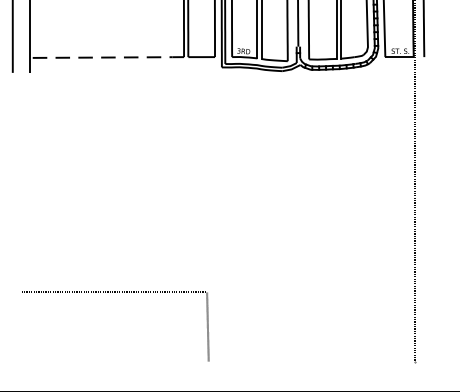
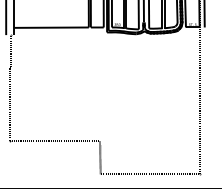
line: (108, 57) -> (52, 27), dashed -> solid
line: (21, 183) -> (10, 88), added
line: (311, 361) -> (150, 174), added

